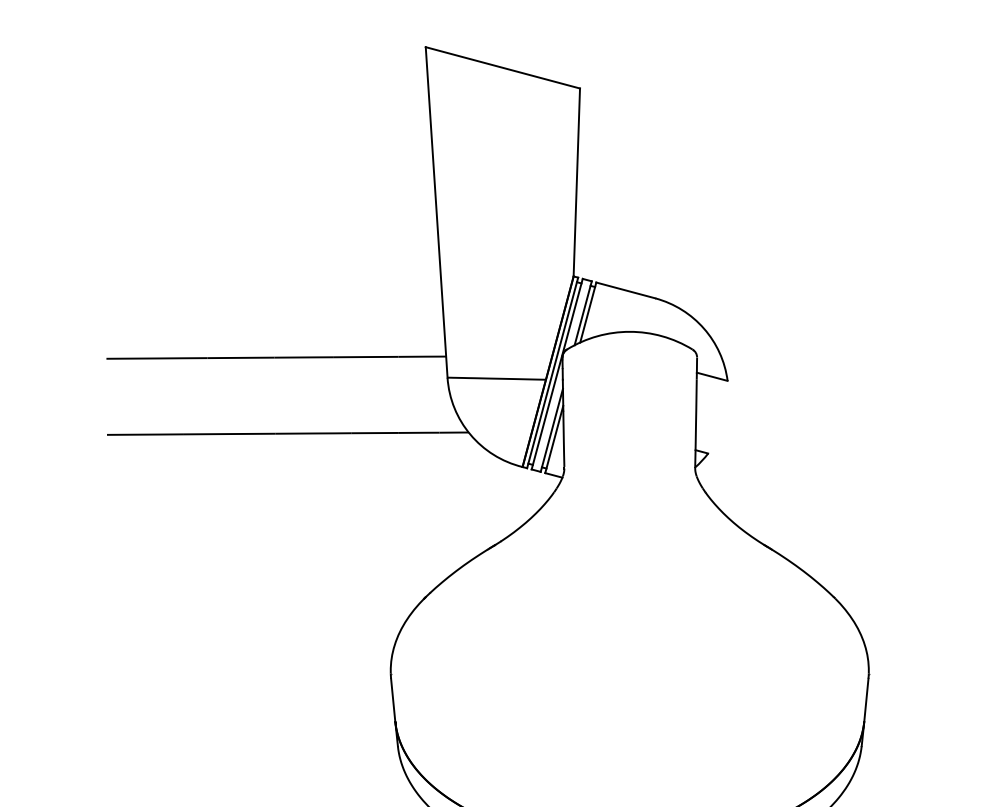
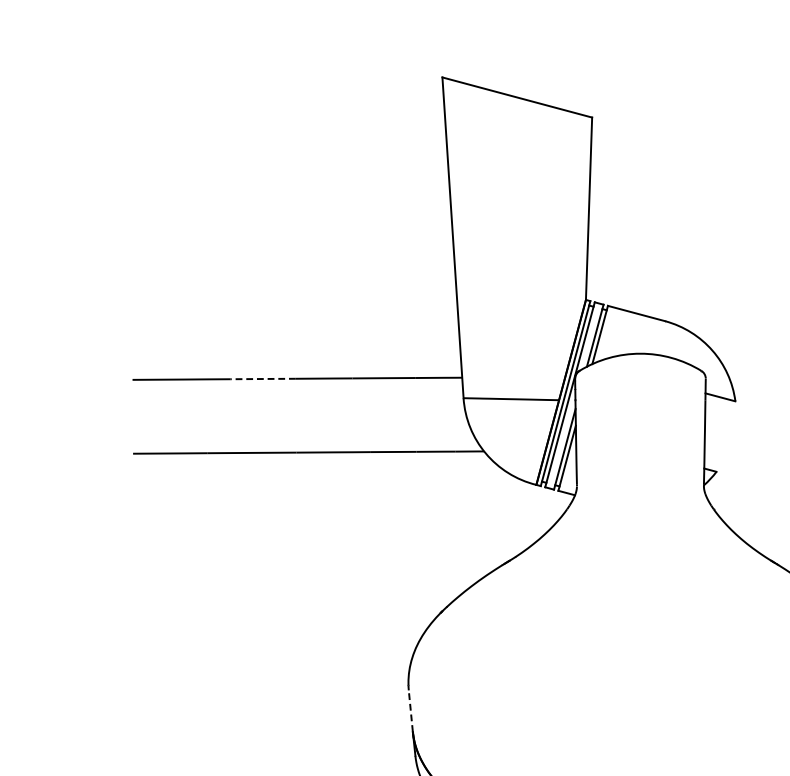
line: (241, 357) -> (263, 378), solid -> dashed
line: (393, 699) -> (411, 710), solid -> dashed

